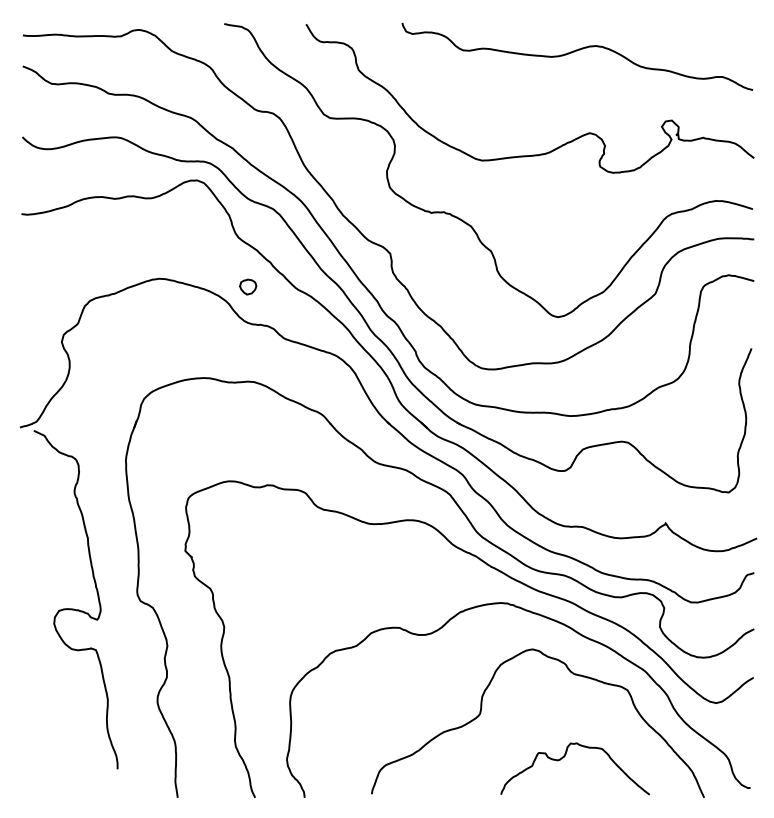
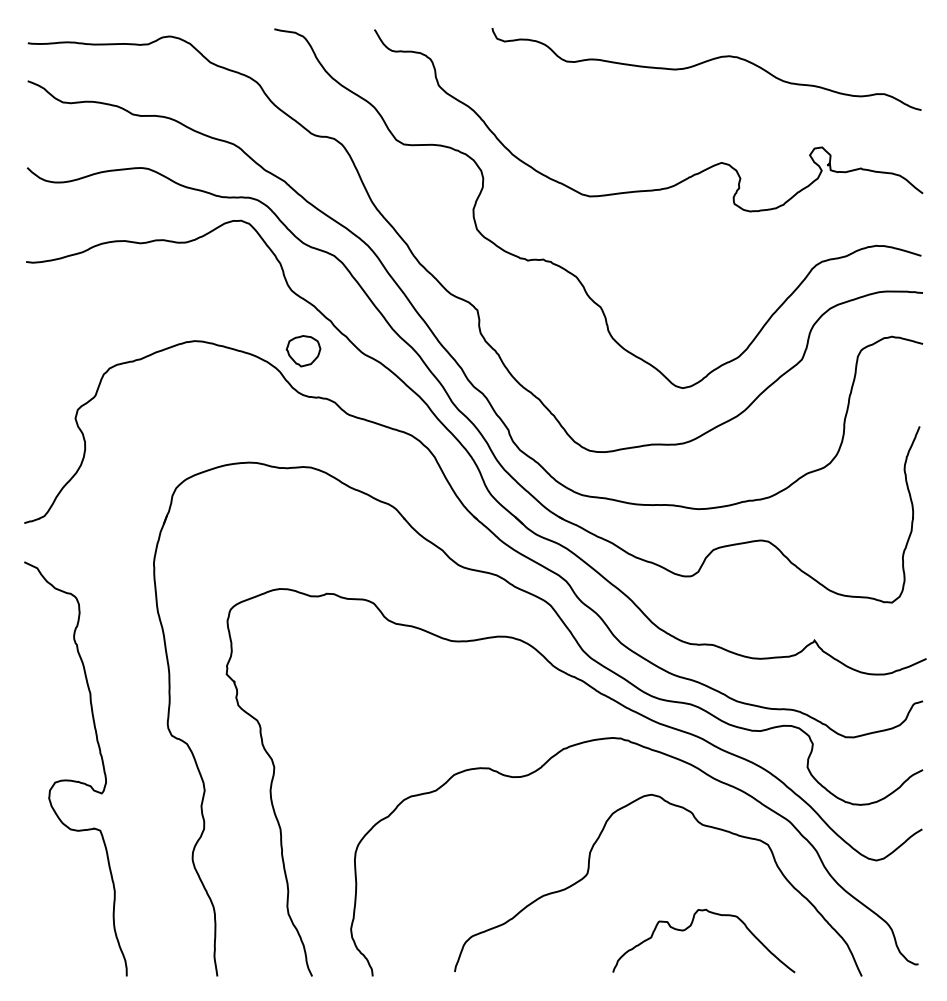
part: (248, 287) -> (303, 351), size x1.67
curve: (72, 608) -> (71, 779), moved

